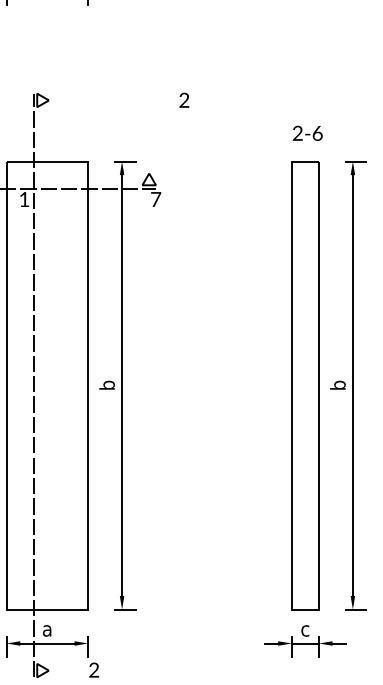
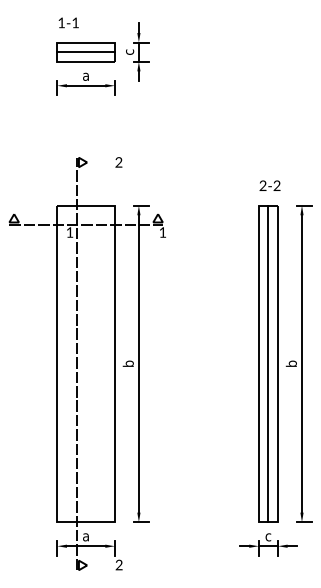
text: (183, 100) -> (118, 162), moved
text: (316, 132) -> (276, 185), 2-6 -> 2-2
text: (155, 199) -> (162, 232), 7 -> 1
line: (305, 384) -> (268, 363), added

